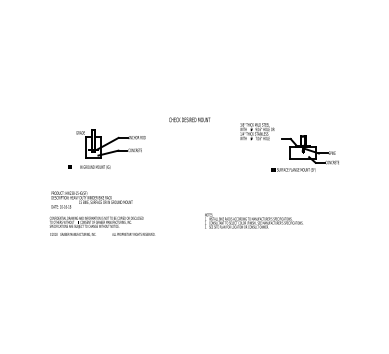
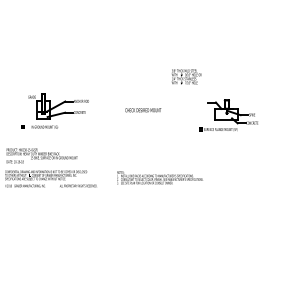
text: (189, 119) -> (143, 109), moved
text: (257, 131) -> (186, 76), moved
text: (253, 220) -> (159, 177), moved

